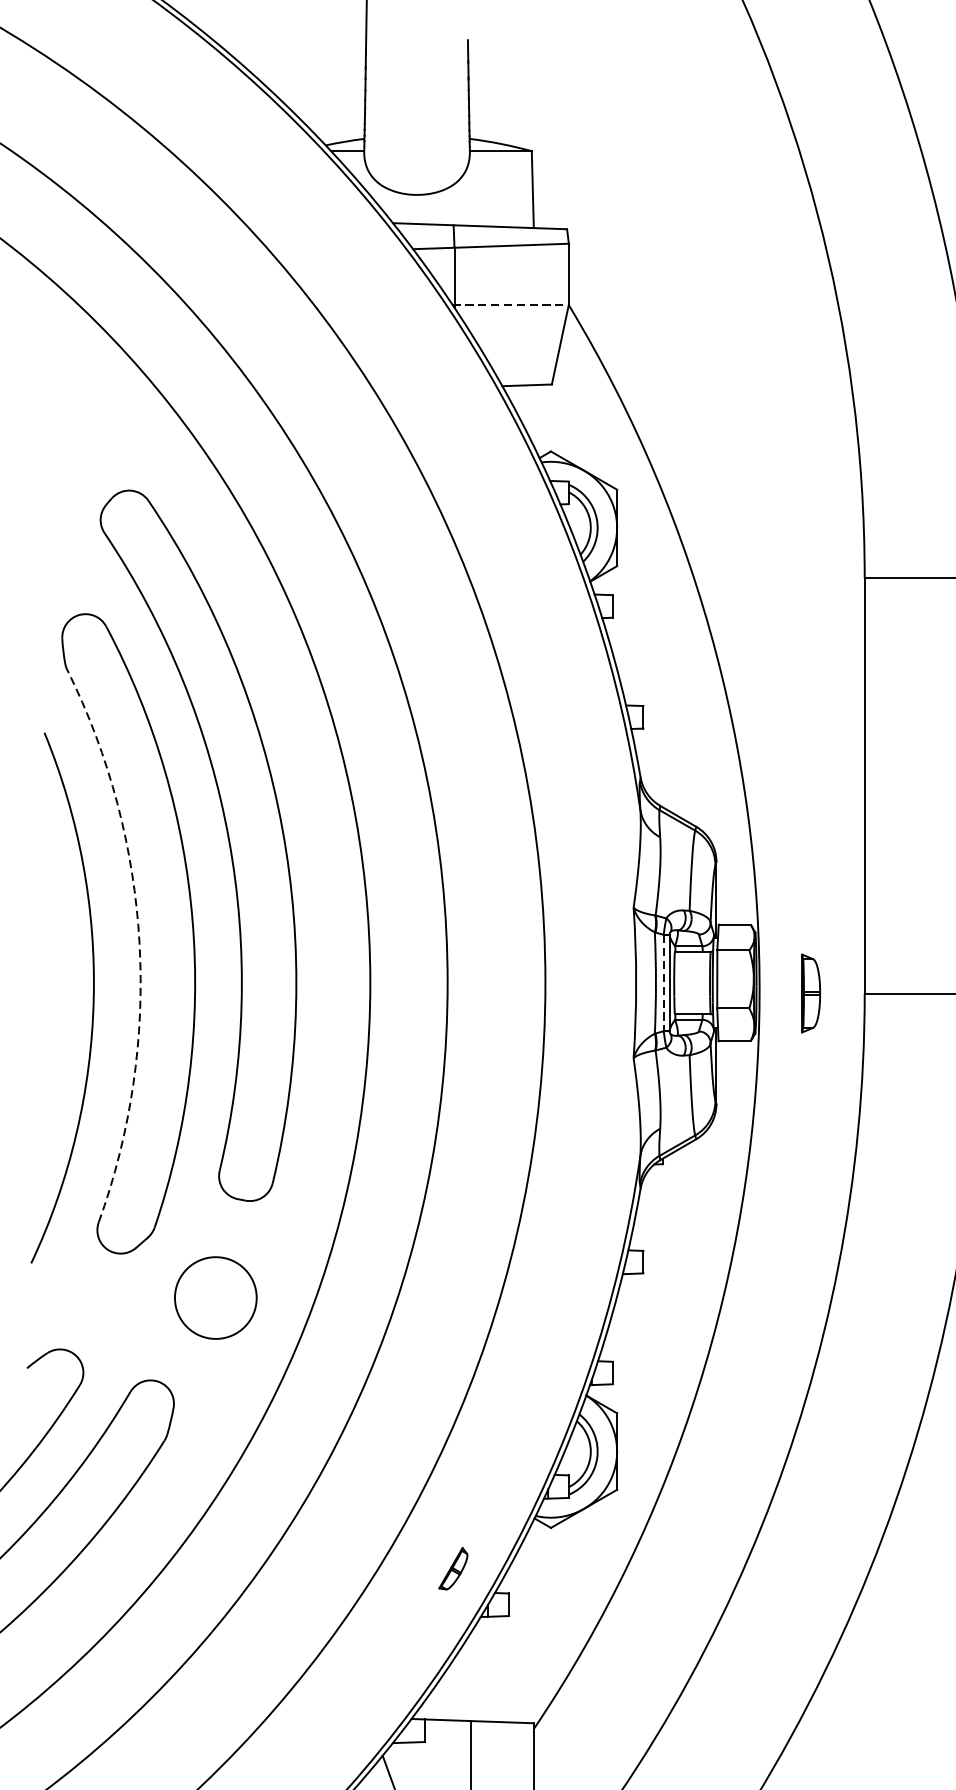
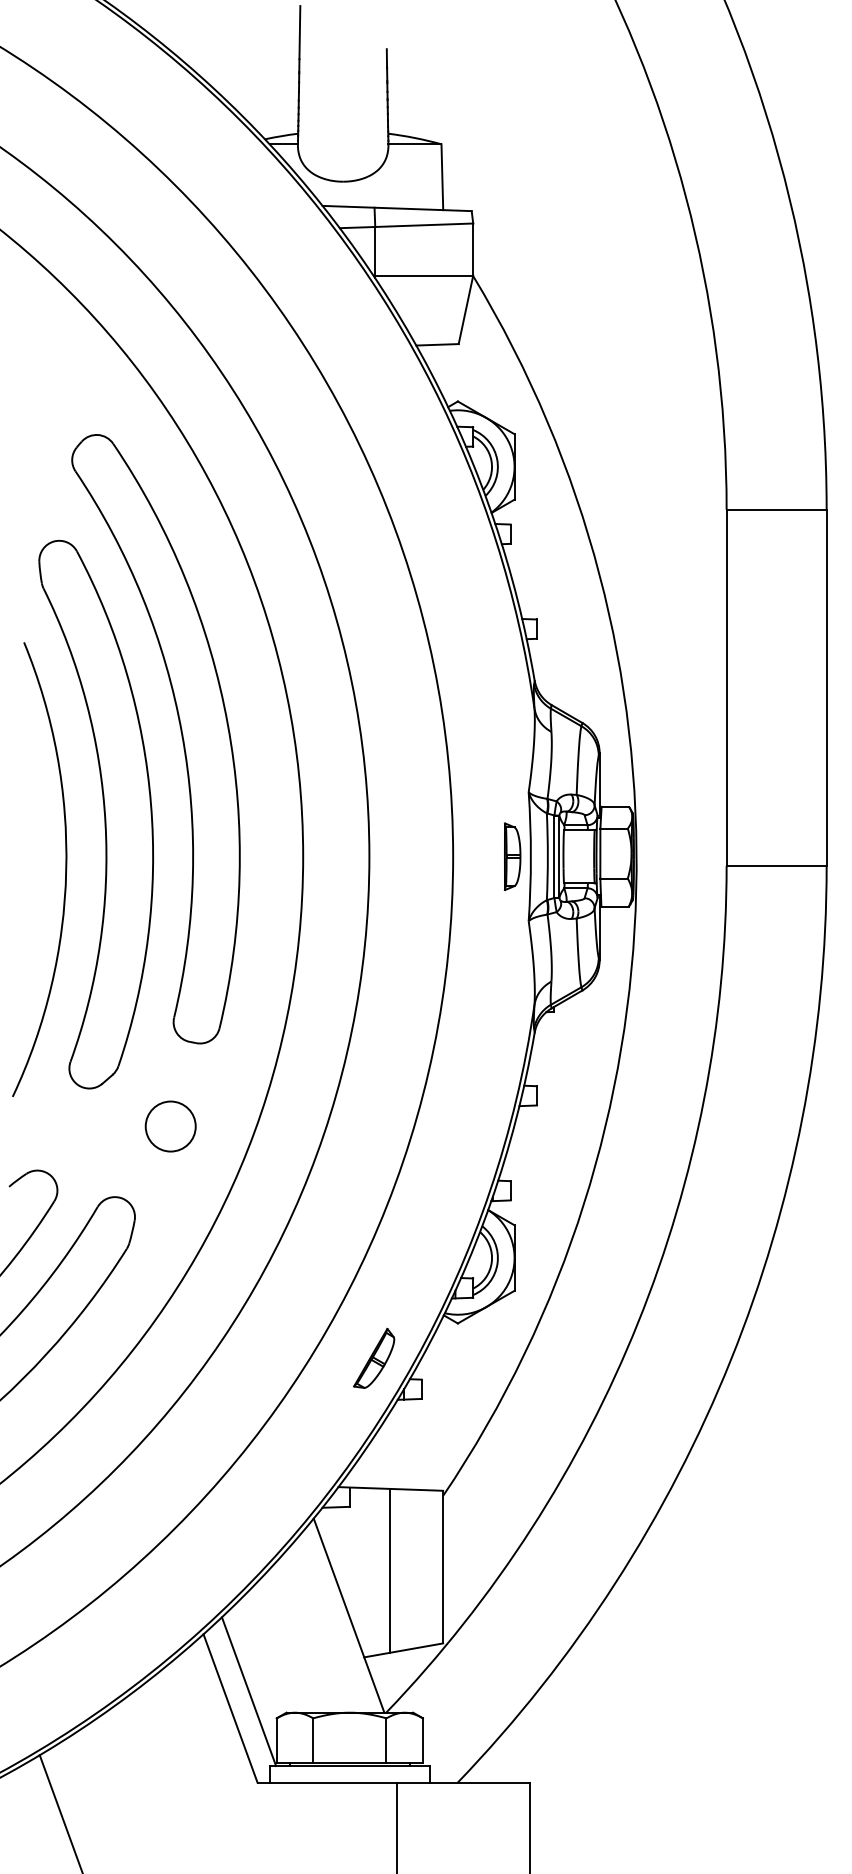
line: (510, 304) -> (423, 275), dashed -> solid
arc: (139, 943) -> (105, 822), dashed -> solid
line: (663, 982) -> (554, 856), dashed -> solid
part: (810, 993) -> (512, 856), moved
circle: (215, 1297) -> (170, 1126), size x0.71
part: (453, 1568) -> (374, 1358), size x1.67

